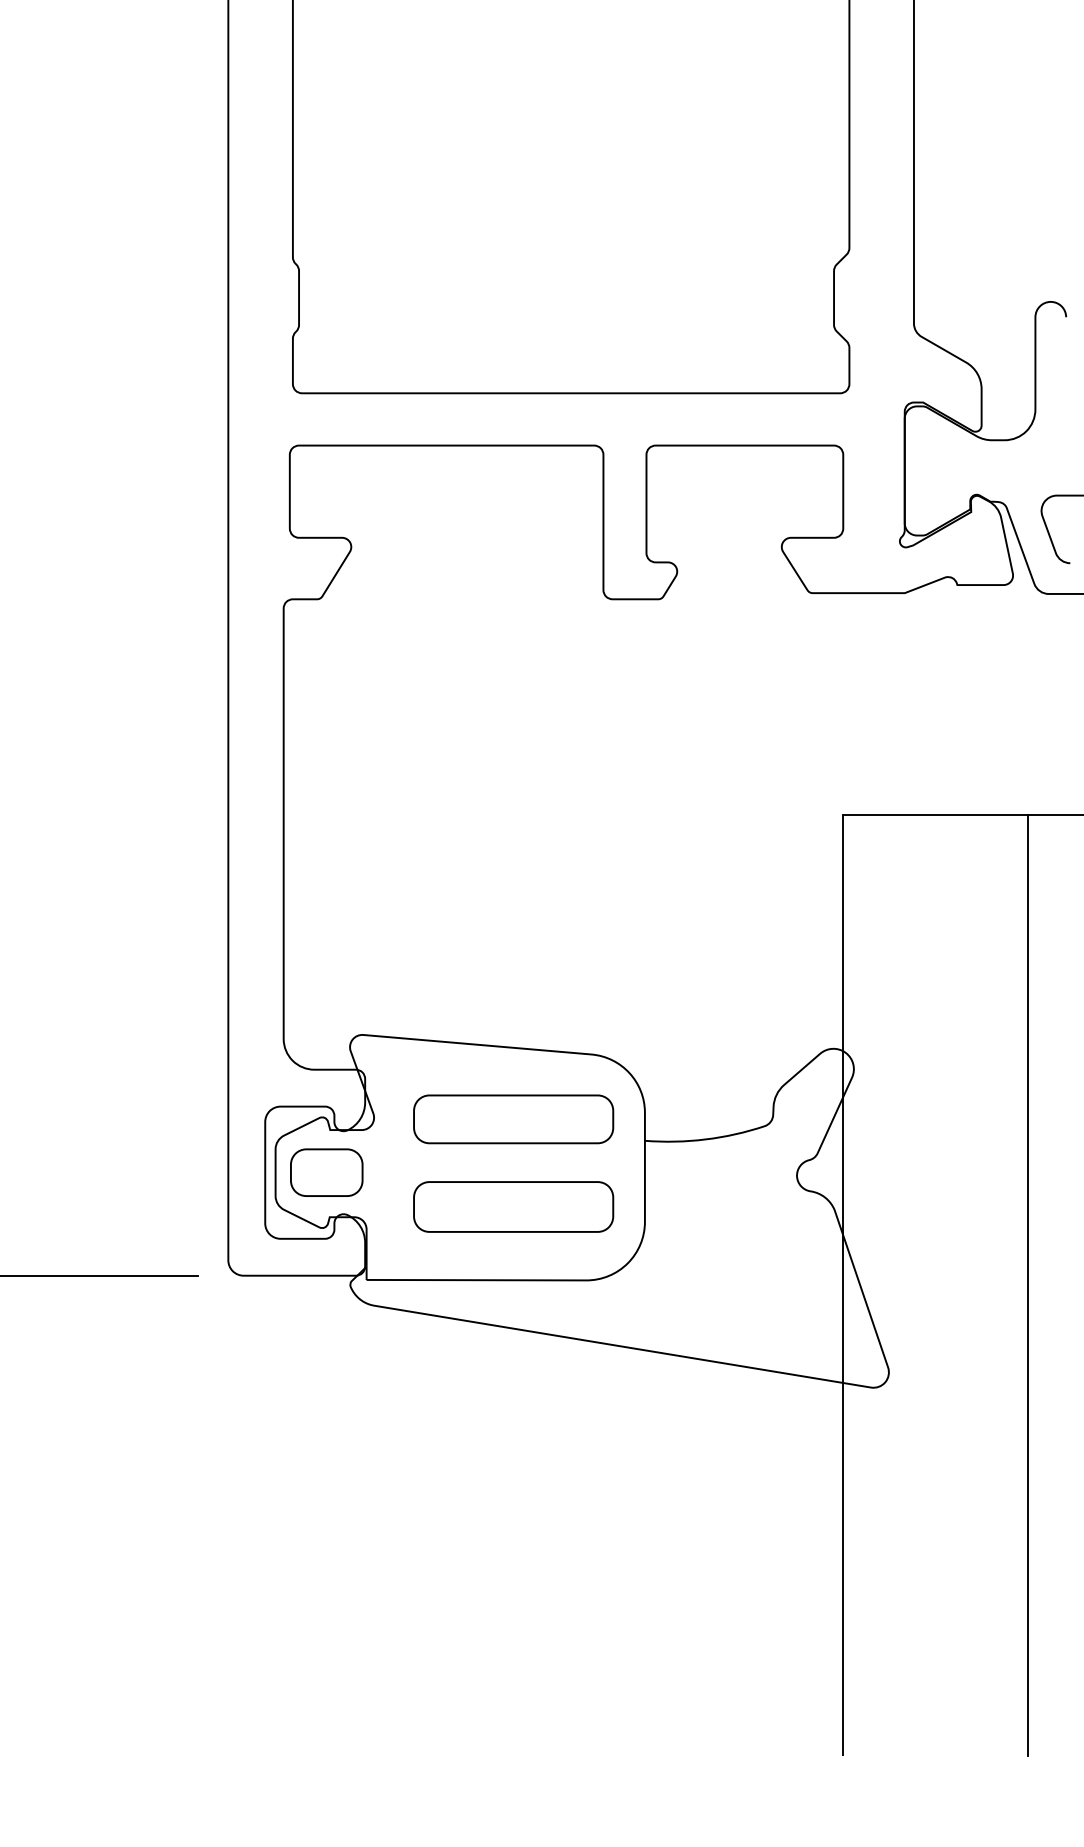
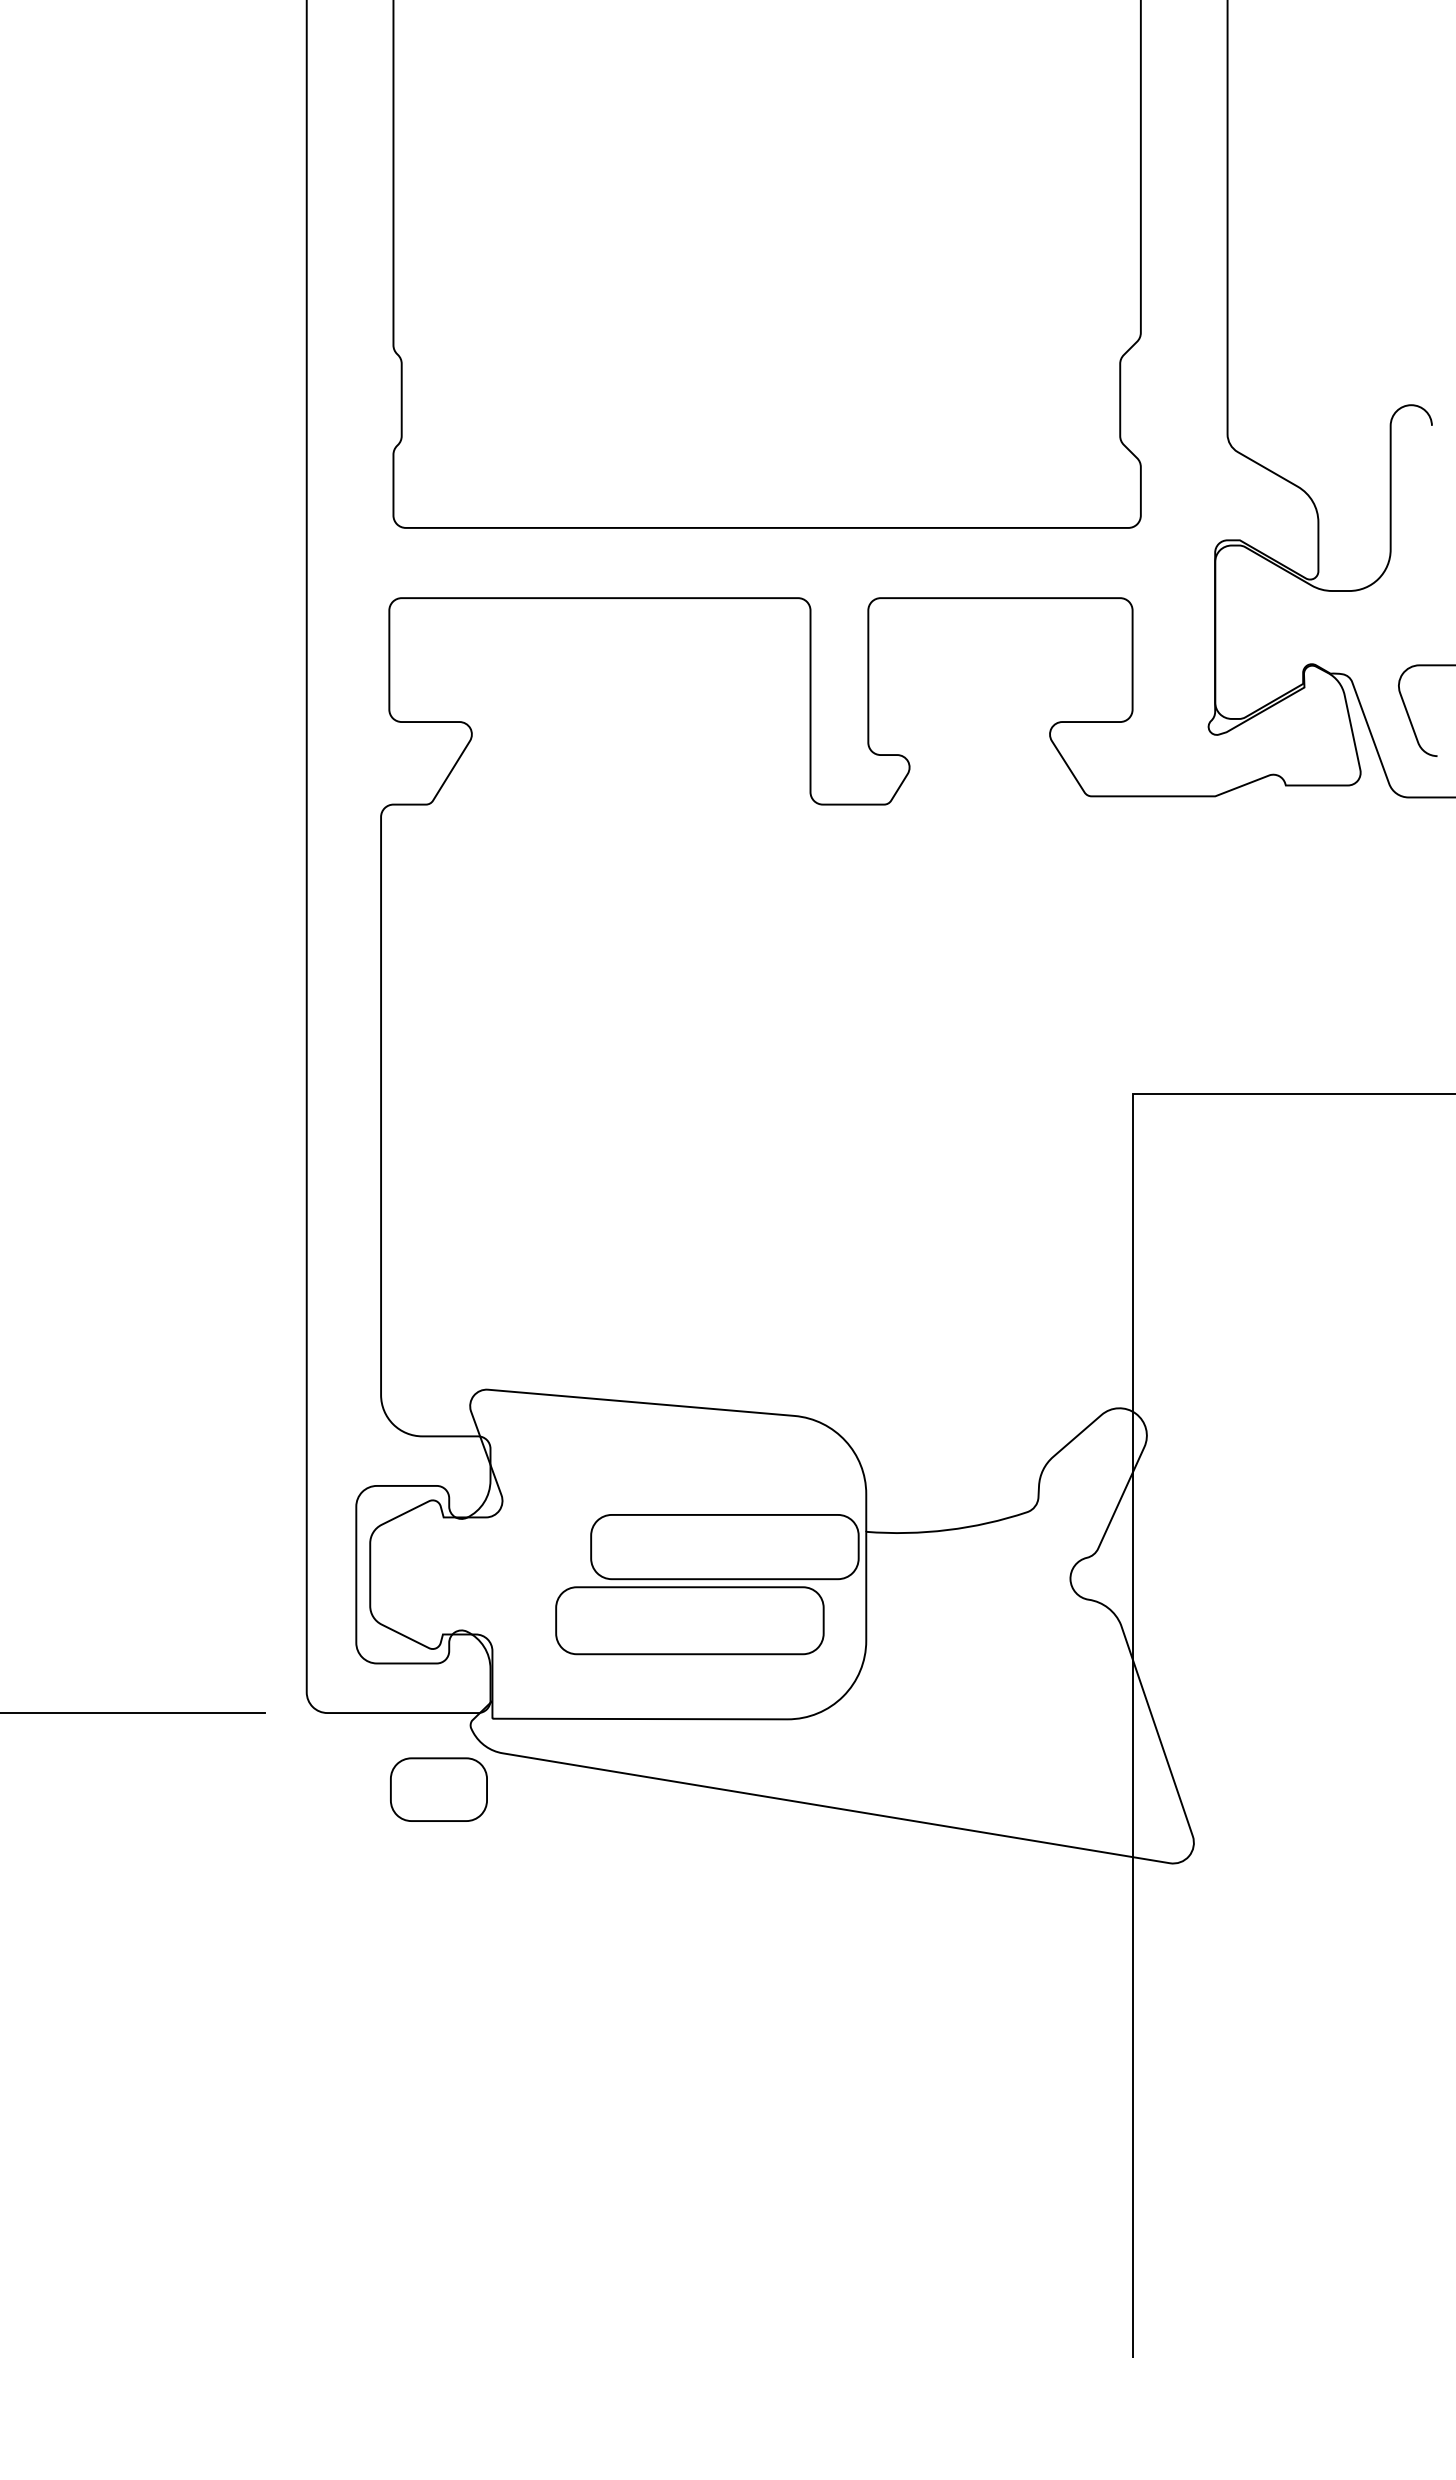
part: (513, 1119) -> (724, 1547), moved
part: (326, 1172) -> (438, 1789), moved
line: (1027, 1285) -> (1380, 1725), removed

